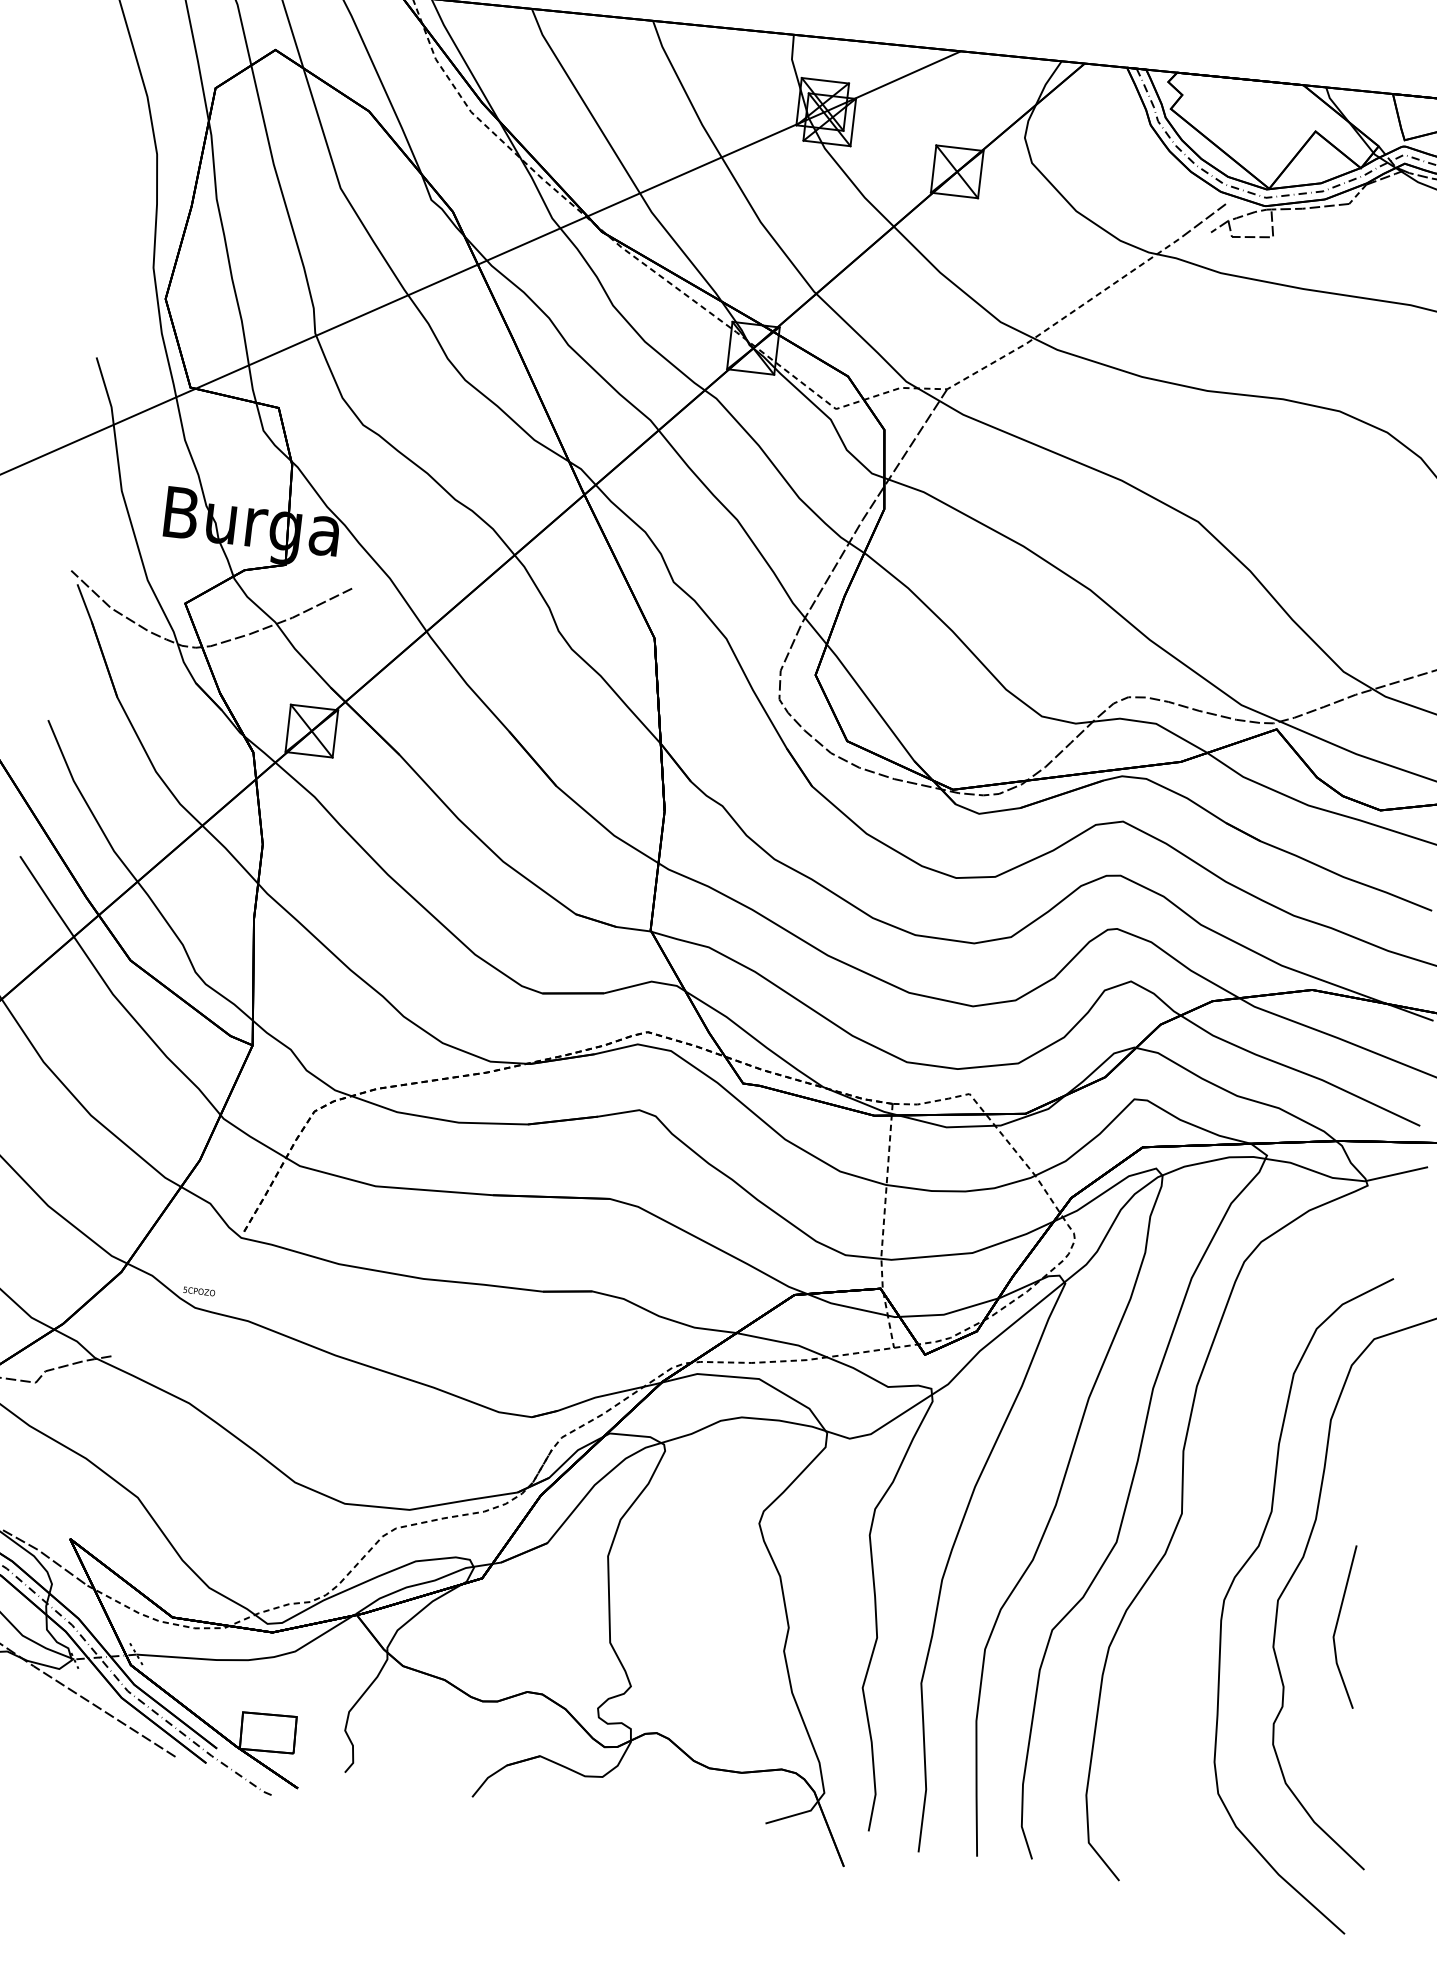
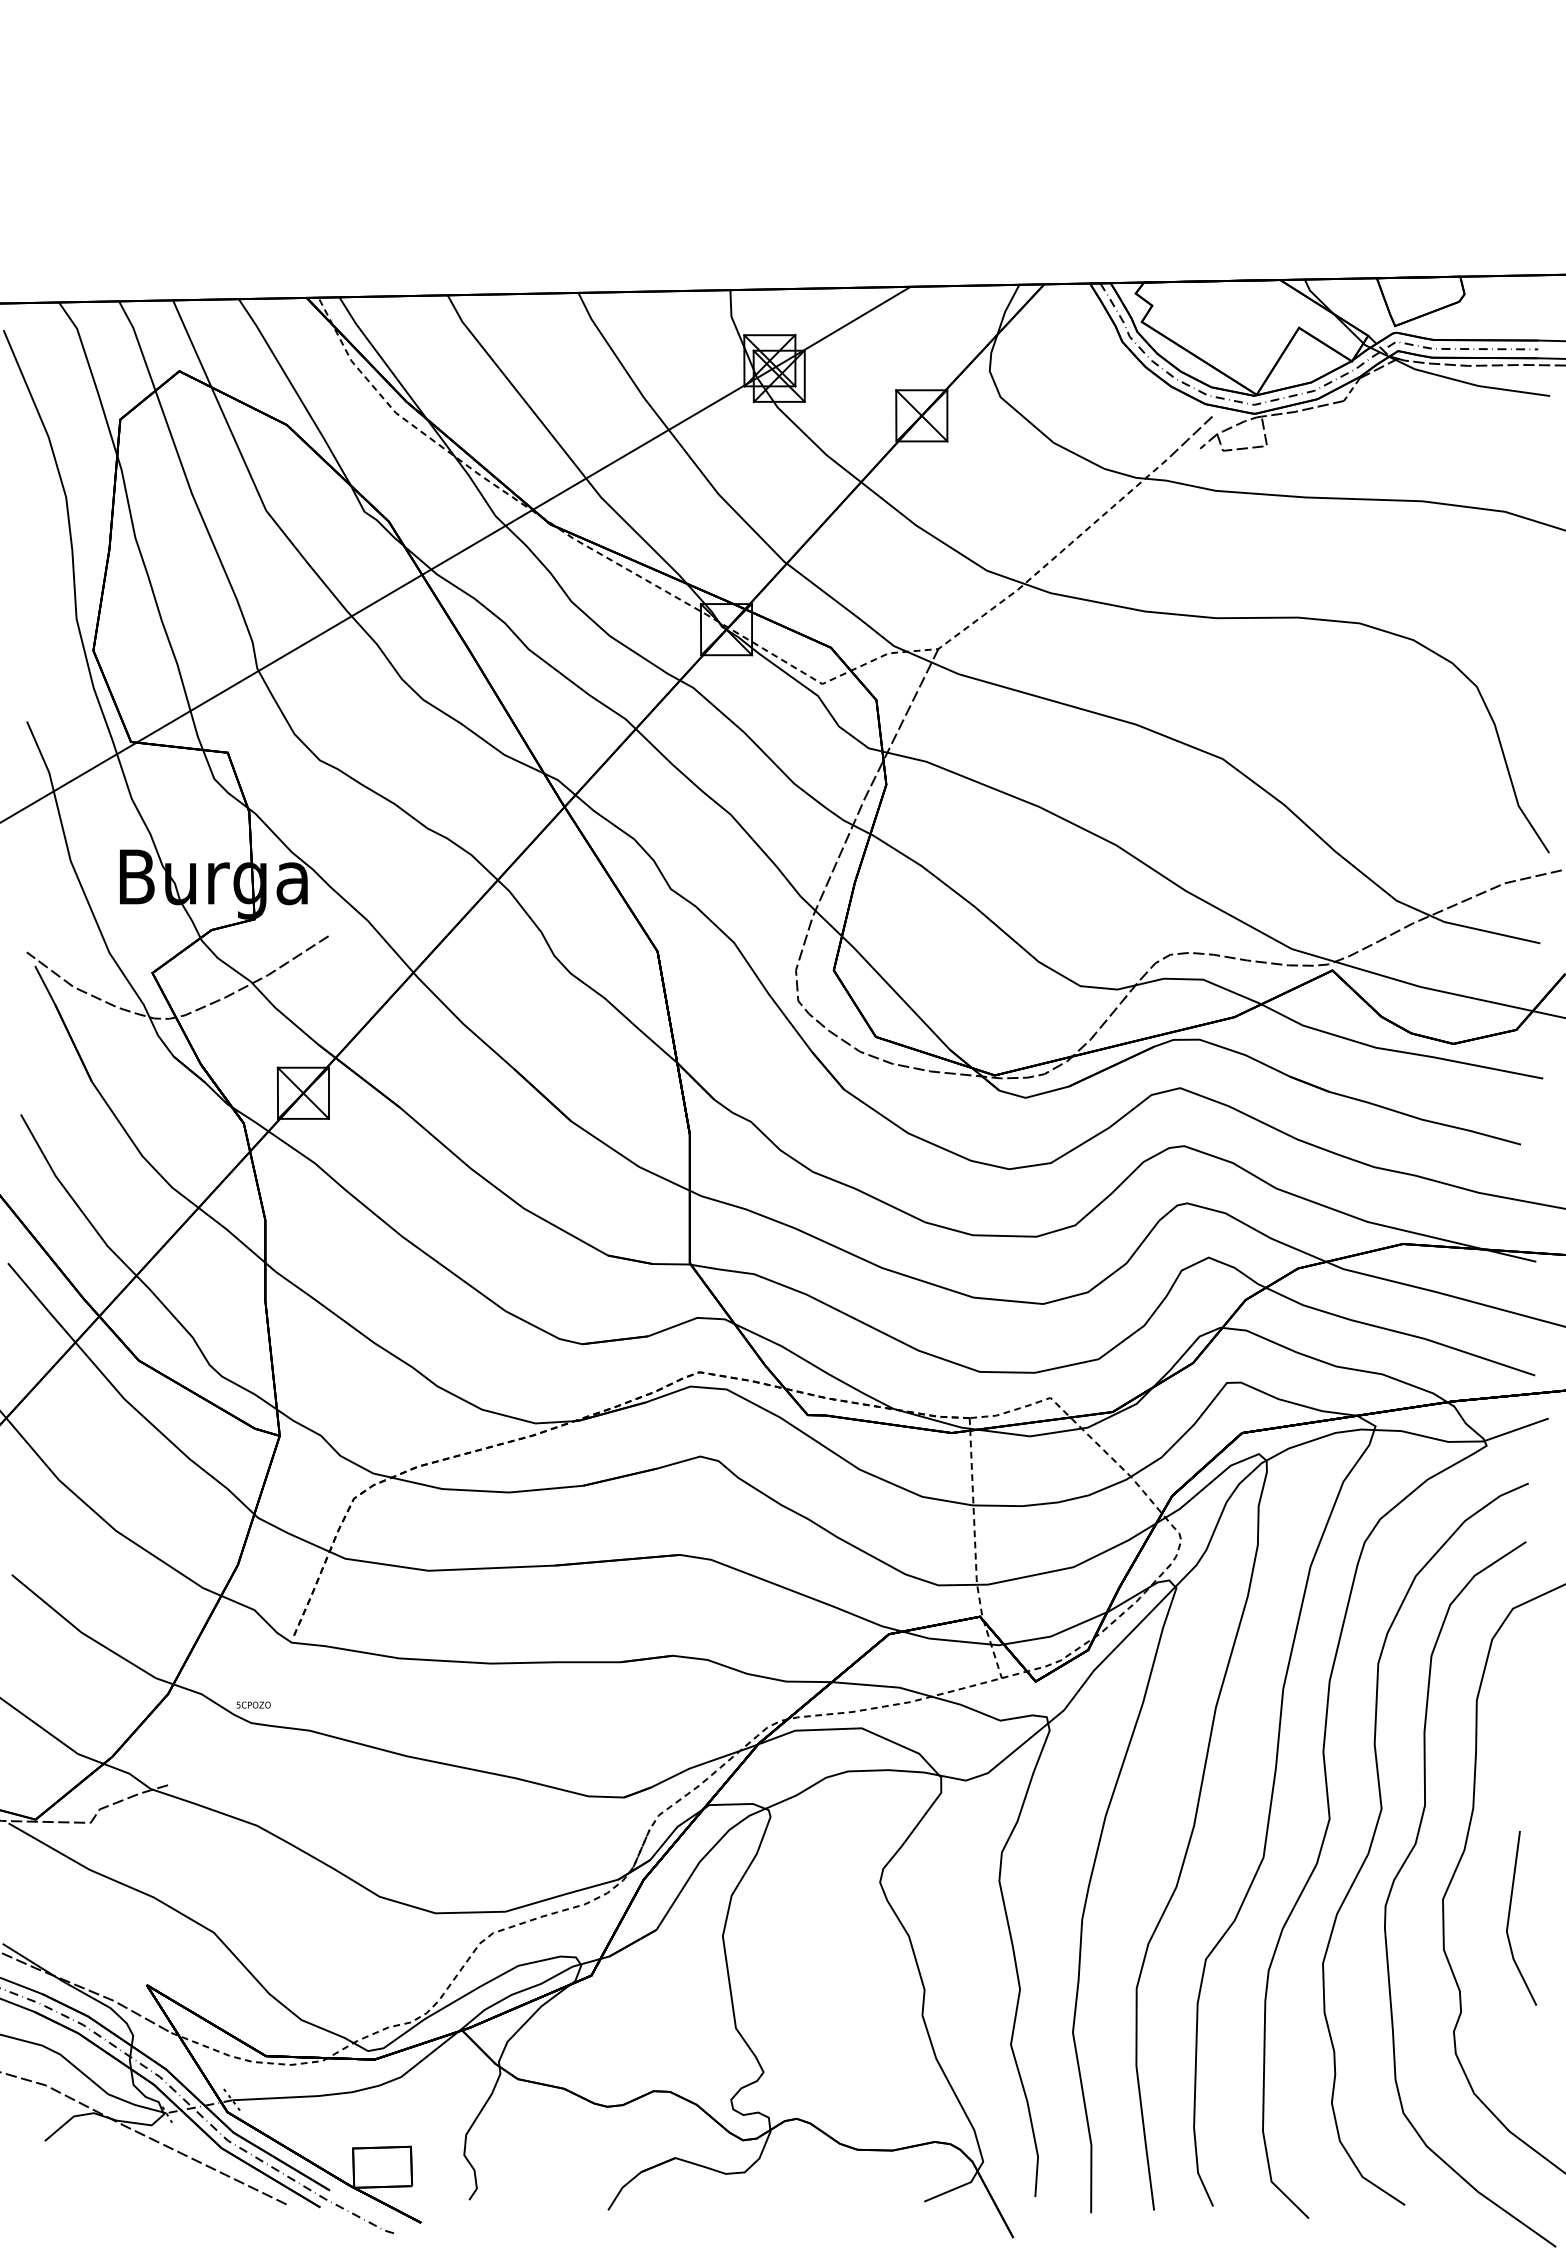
curve: (1225, 1526) -> (1377, 1827), added

